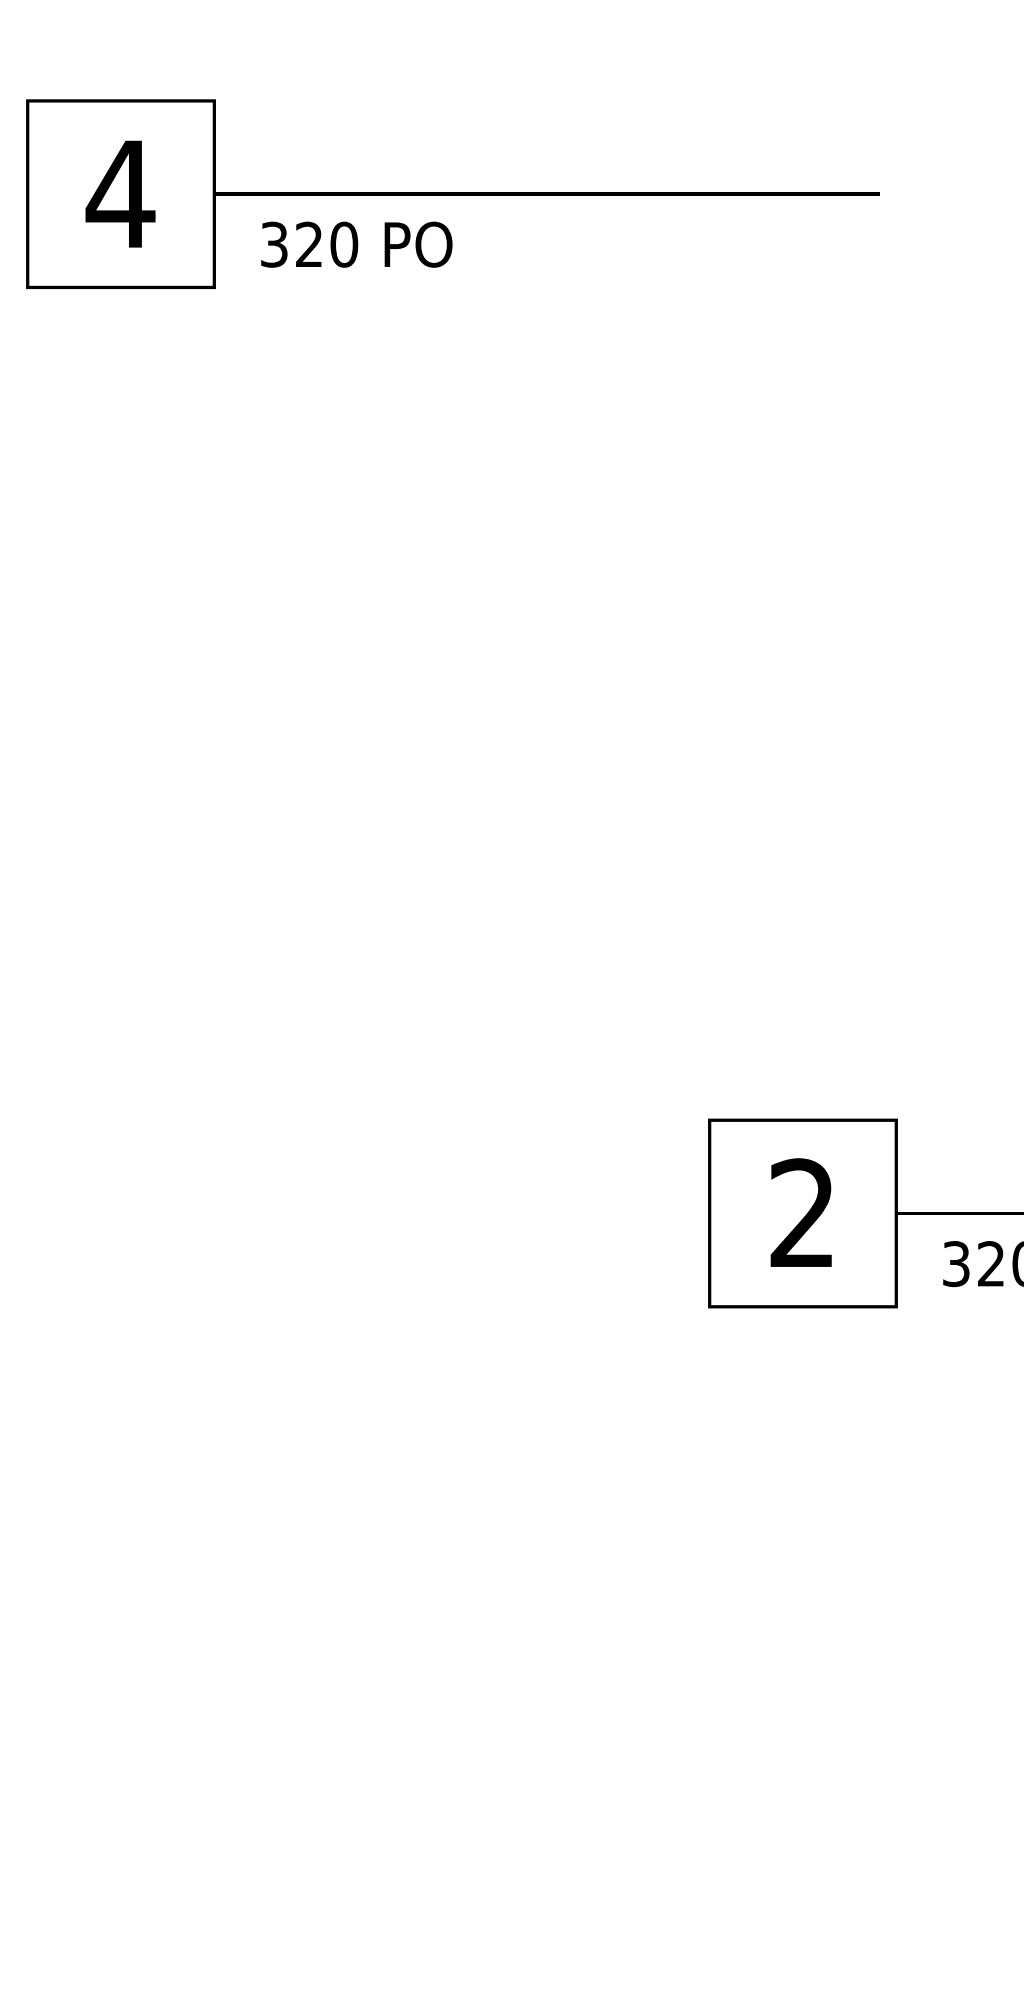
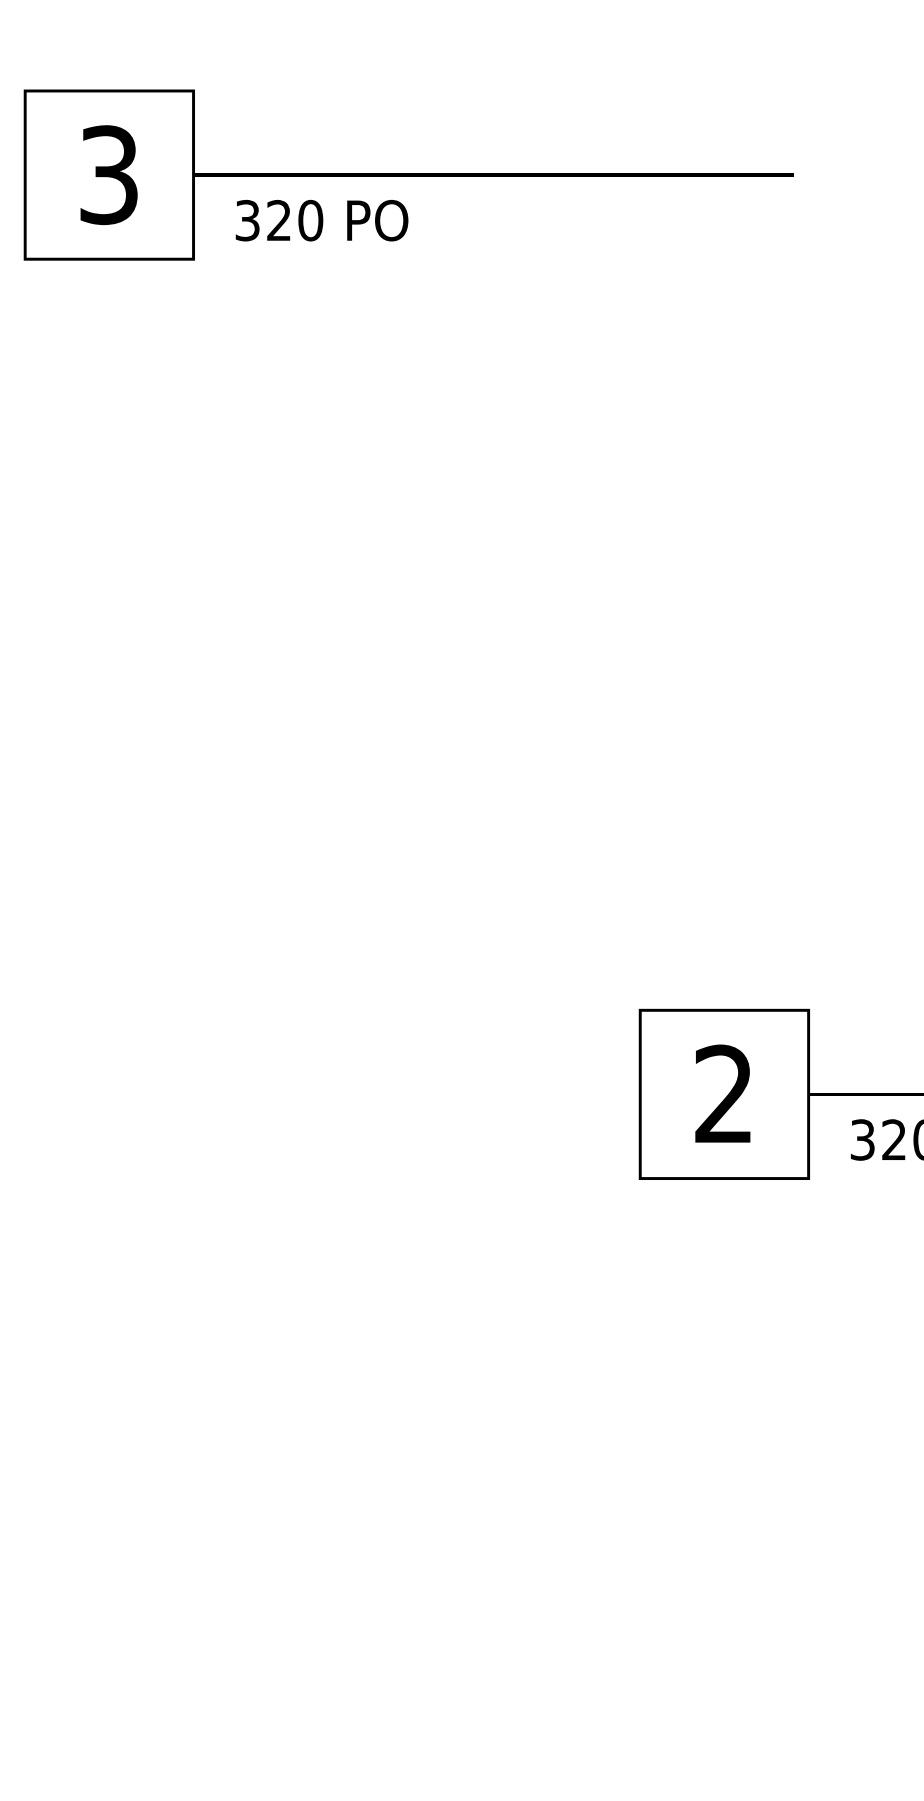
text: (120, 193) -> (108, 174), 4 -> 3

